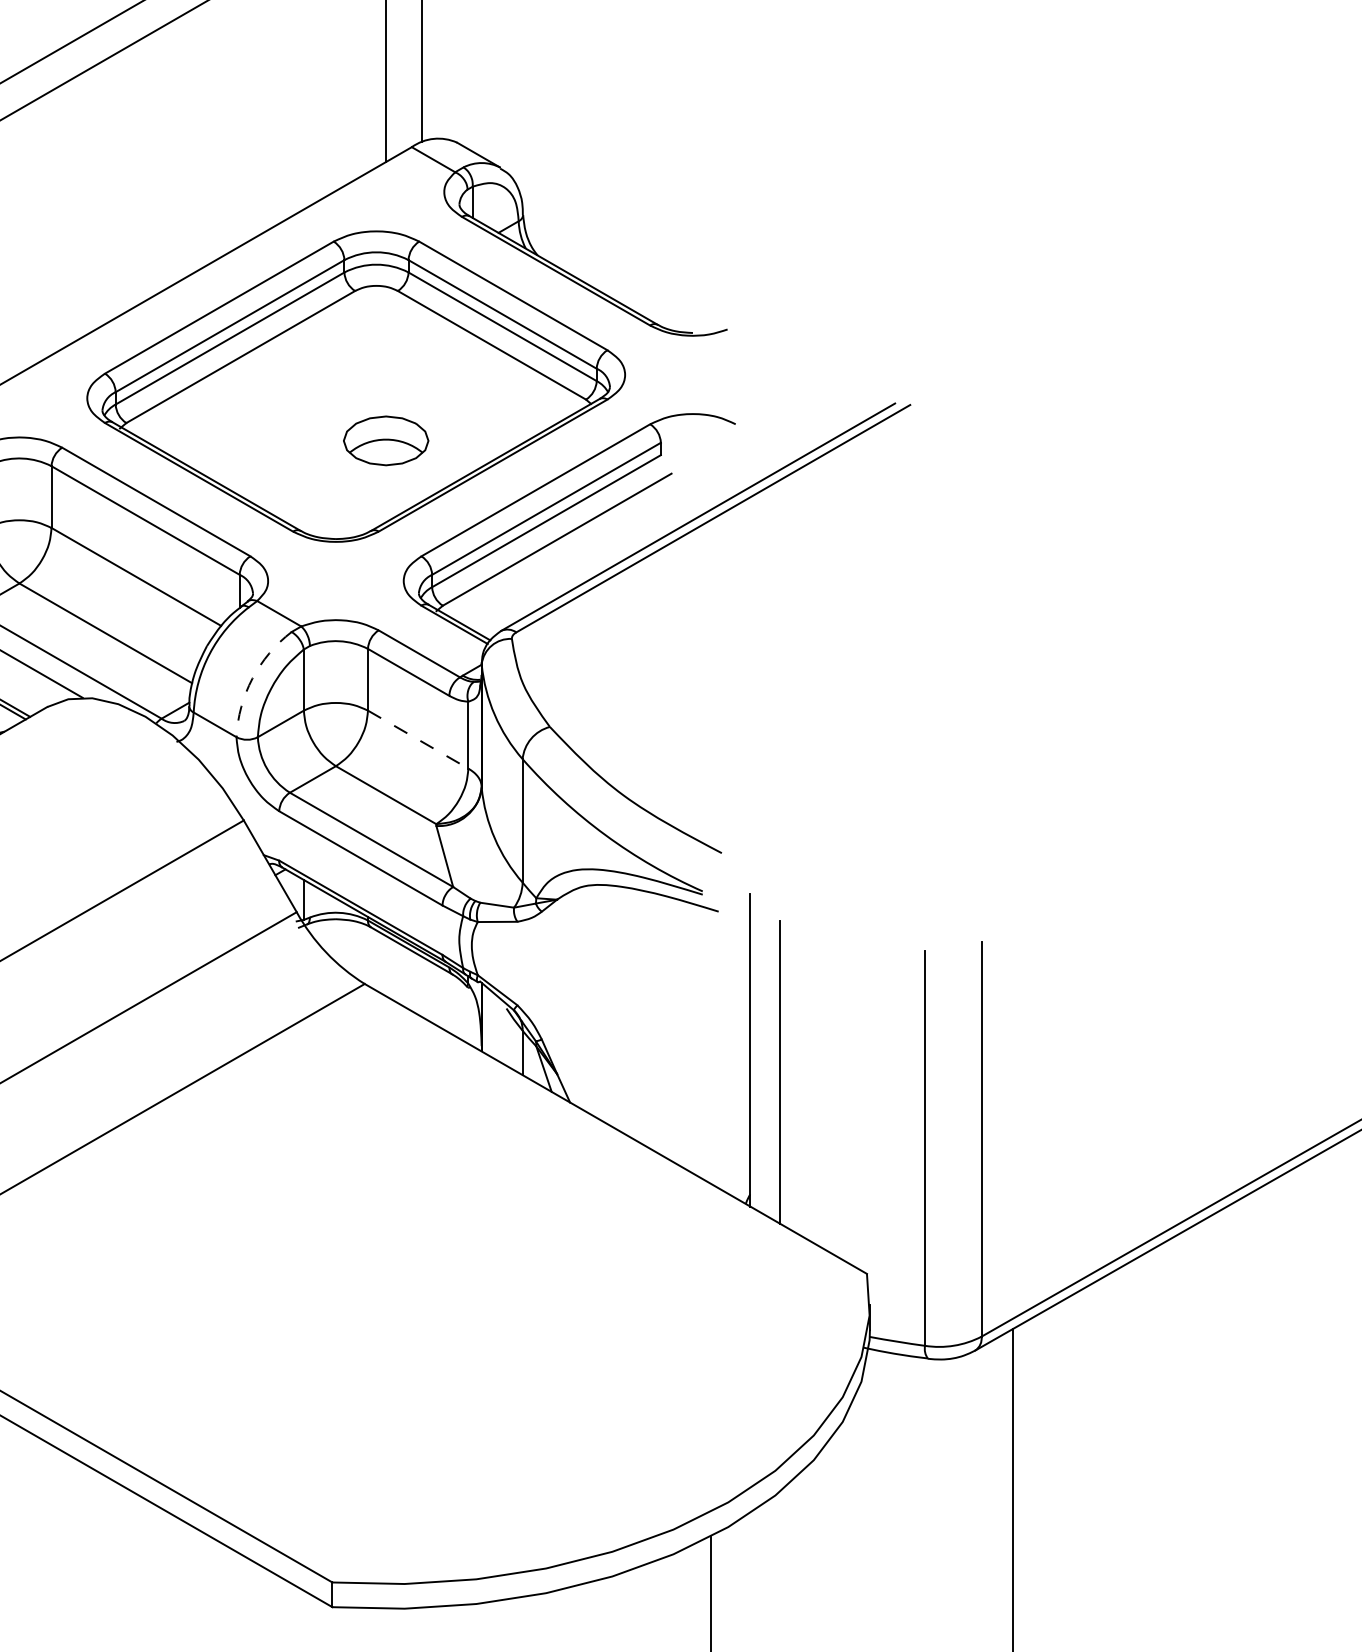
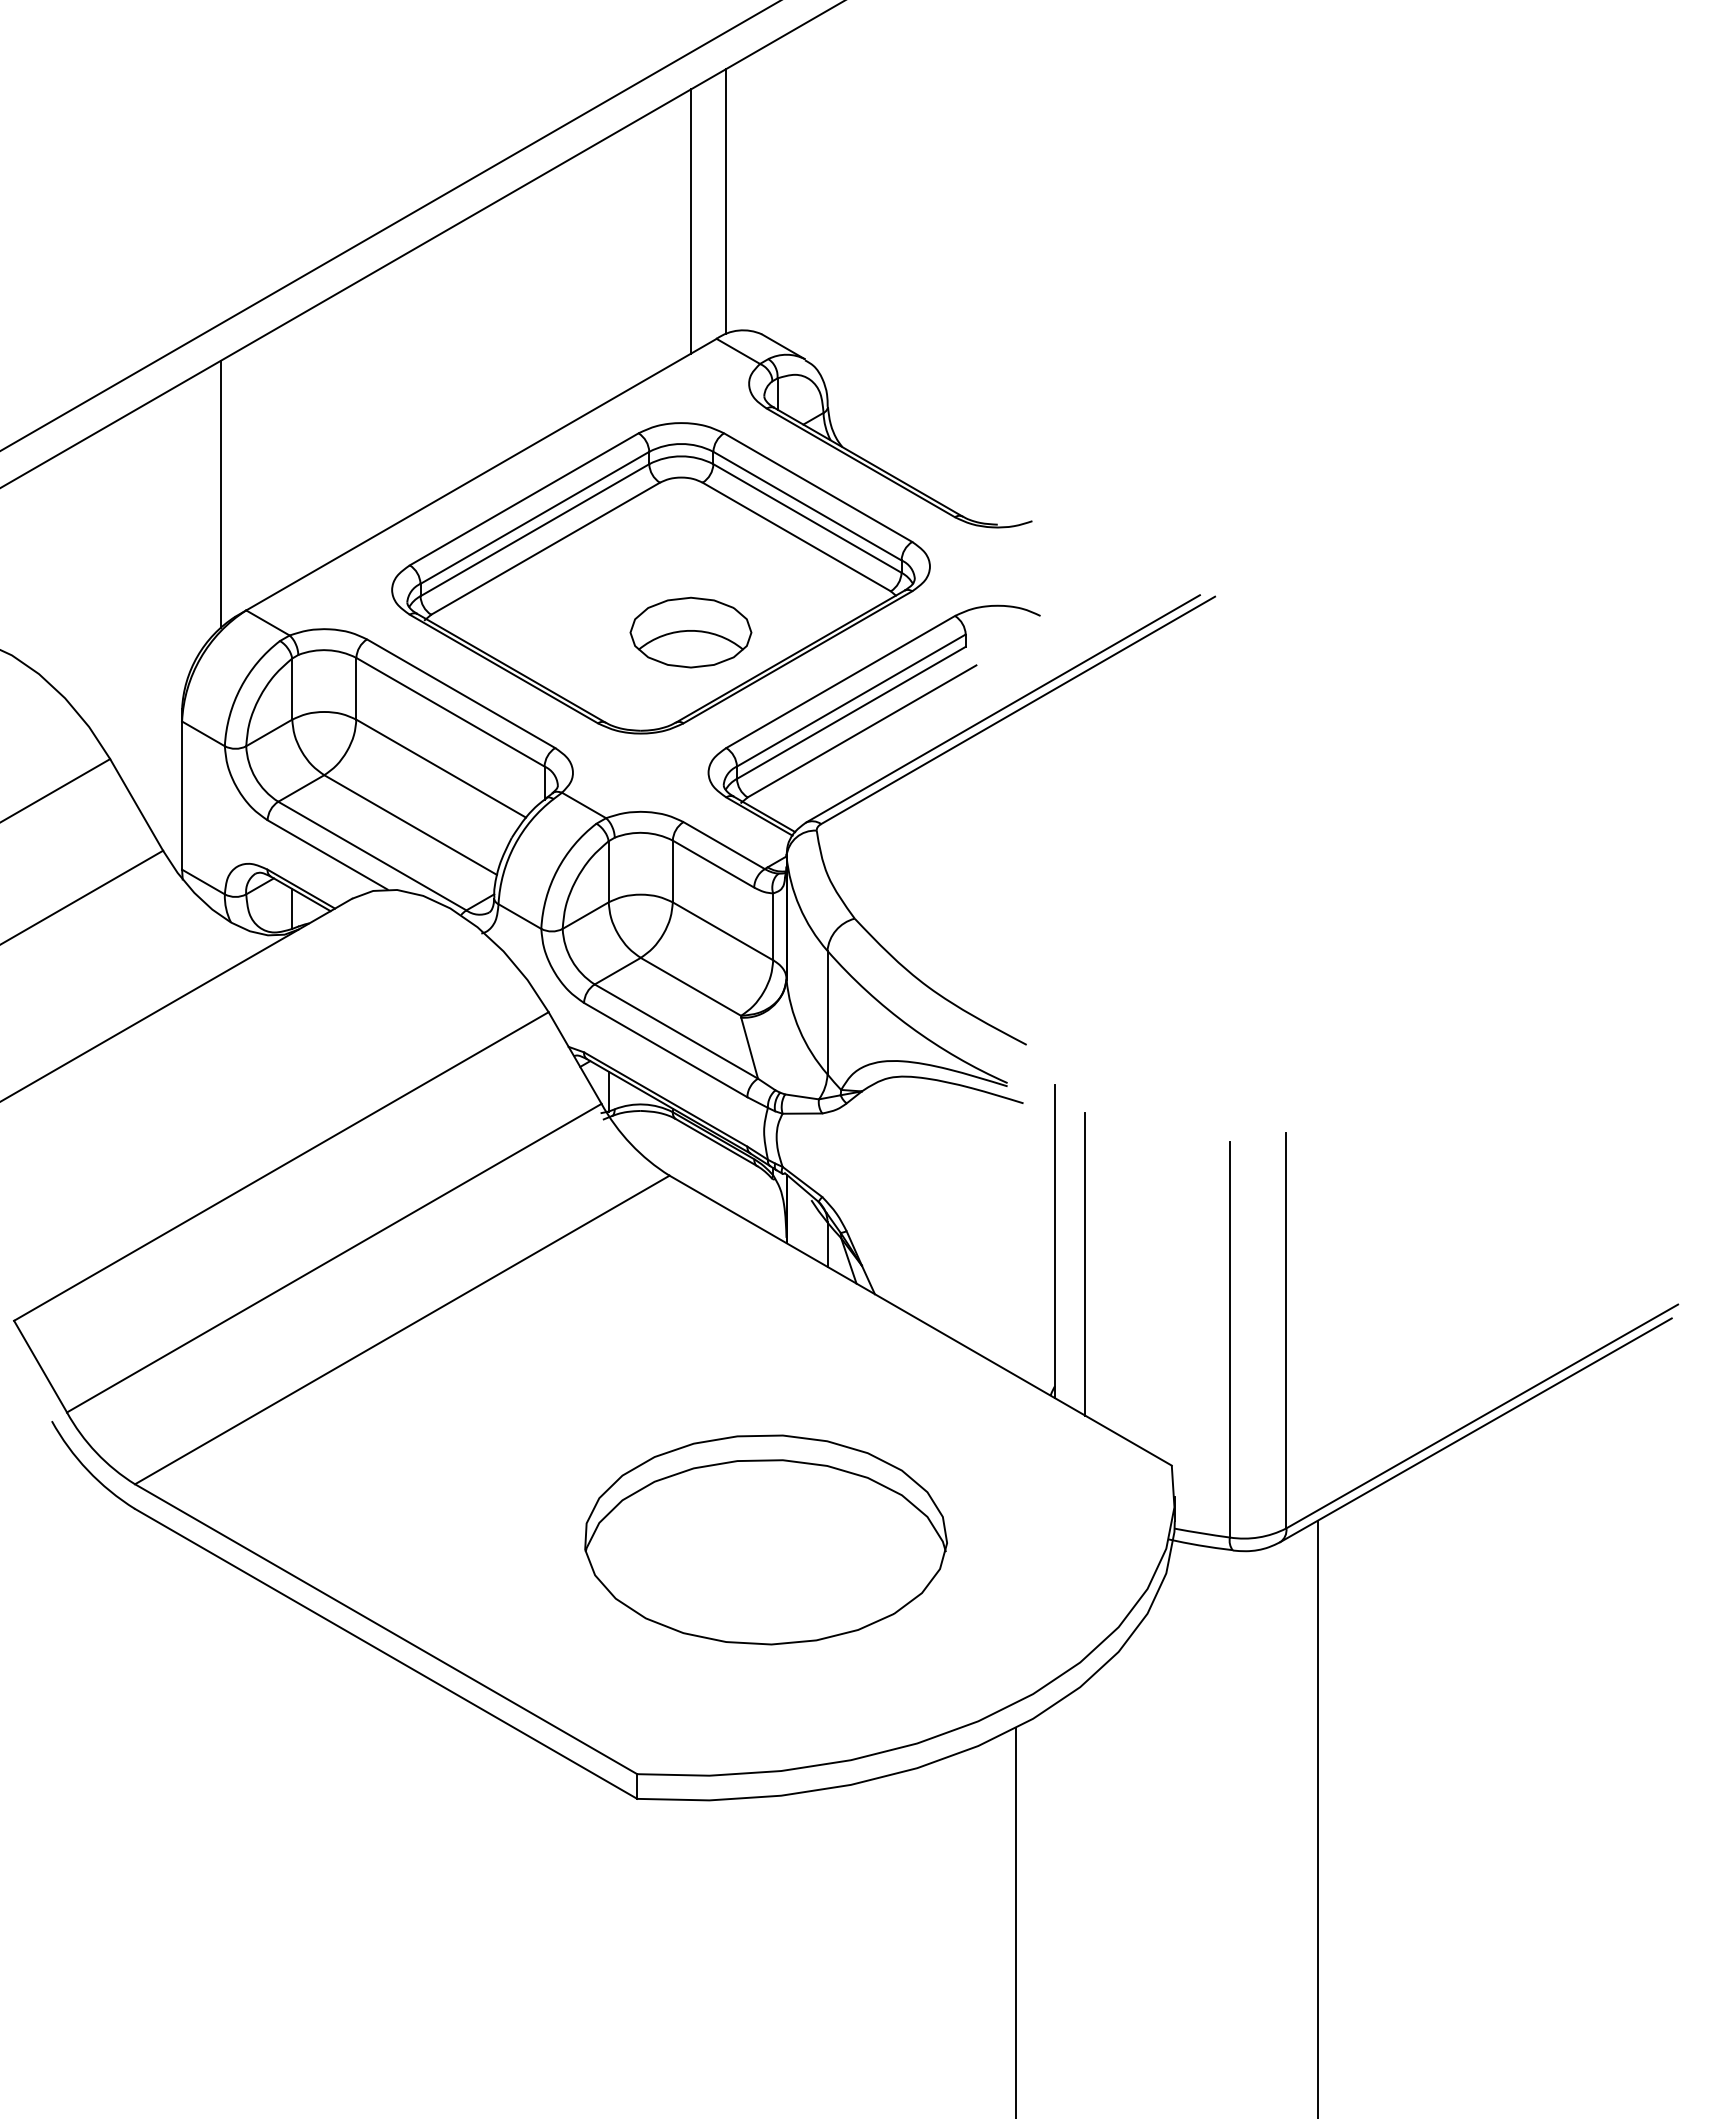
part: (385, 440) -> (690, 632), size x1.43
arc: (252, 678) -> (557, 870), dashed -> solid
line: (418, 739) -> (723, 931), dashed -> solid
part: (460, 1347) -> (765, 1539), added

